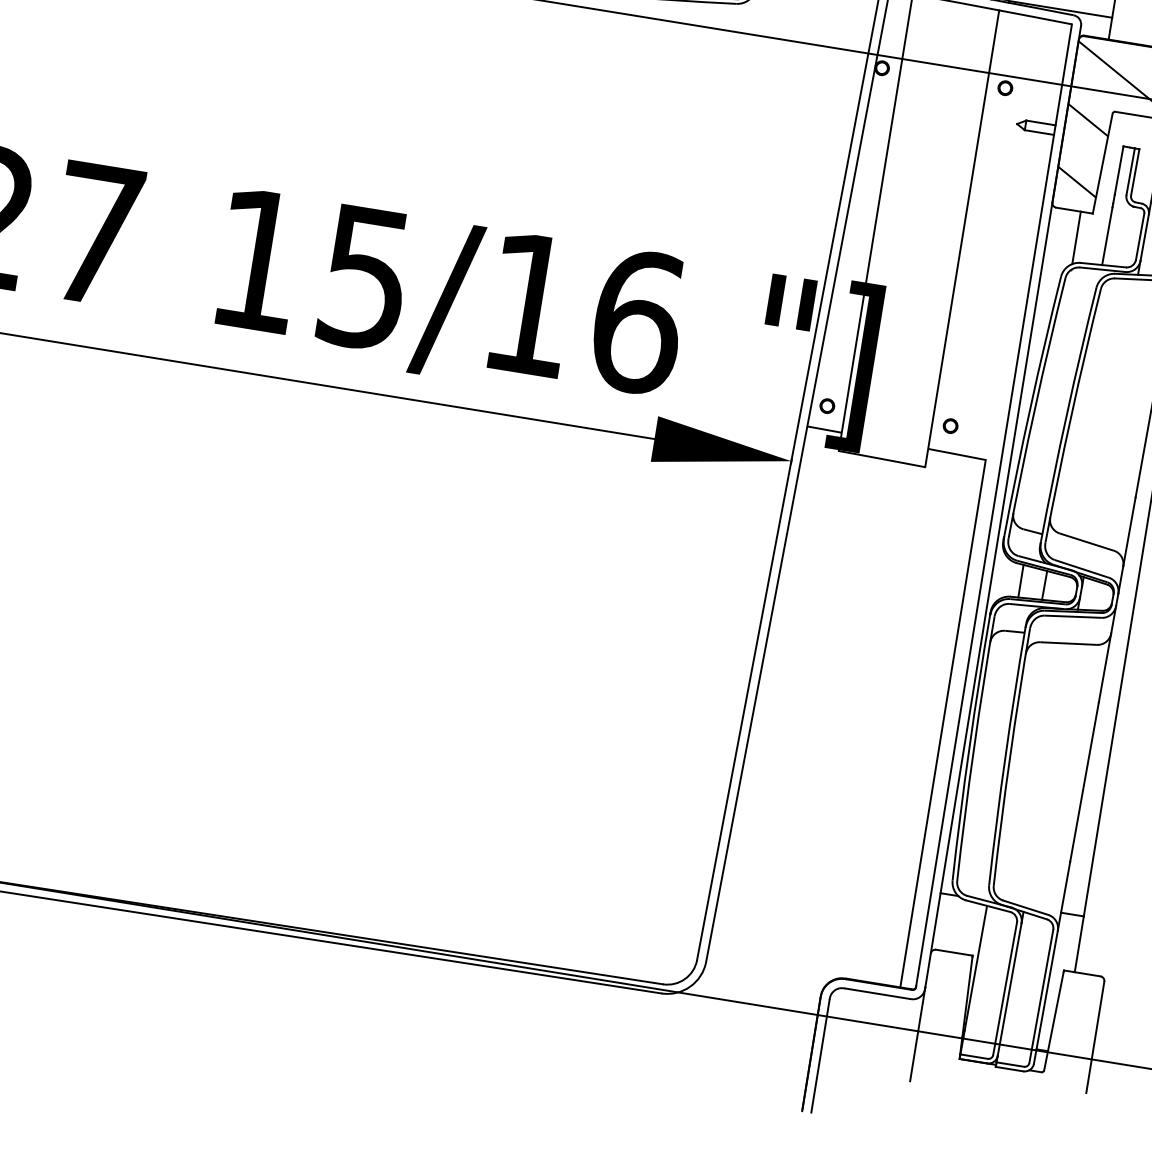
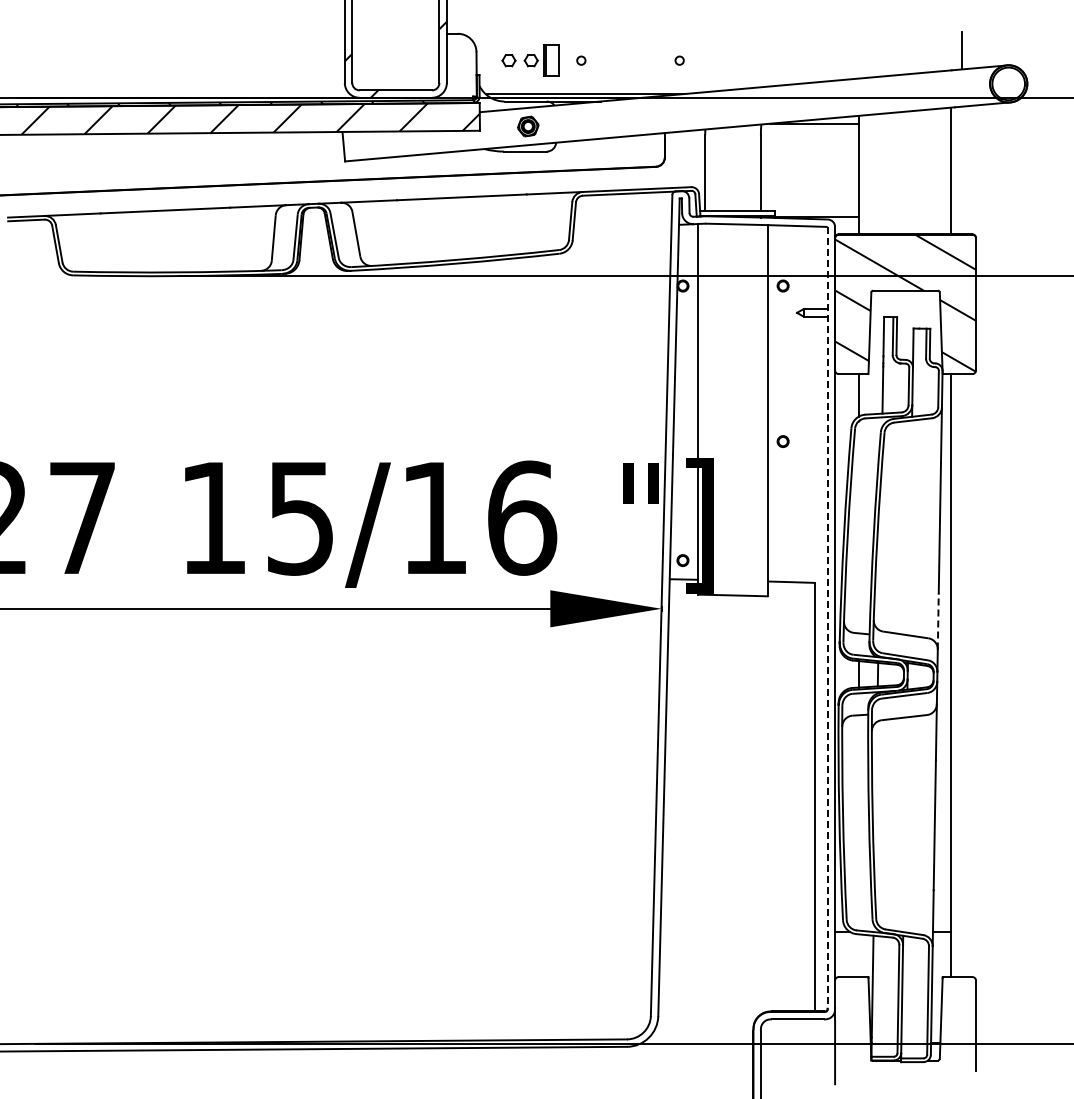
circle: (949, 425) -> (782, 441), moved
line: (993, 505) -> (827, 617), solid -> dashed
line: (1129, 530) -> (938, 620), solid -> dashed

